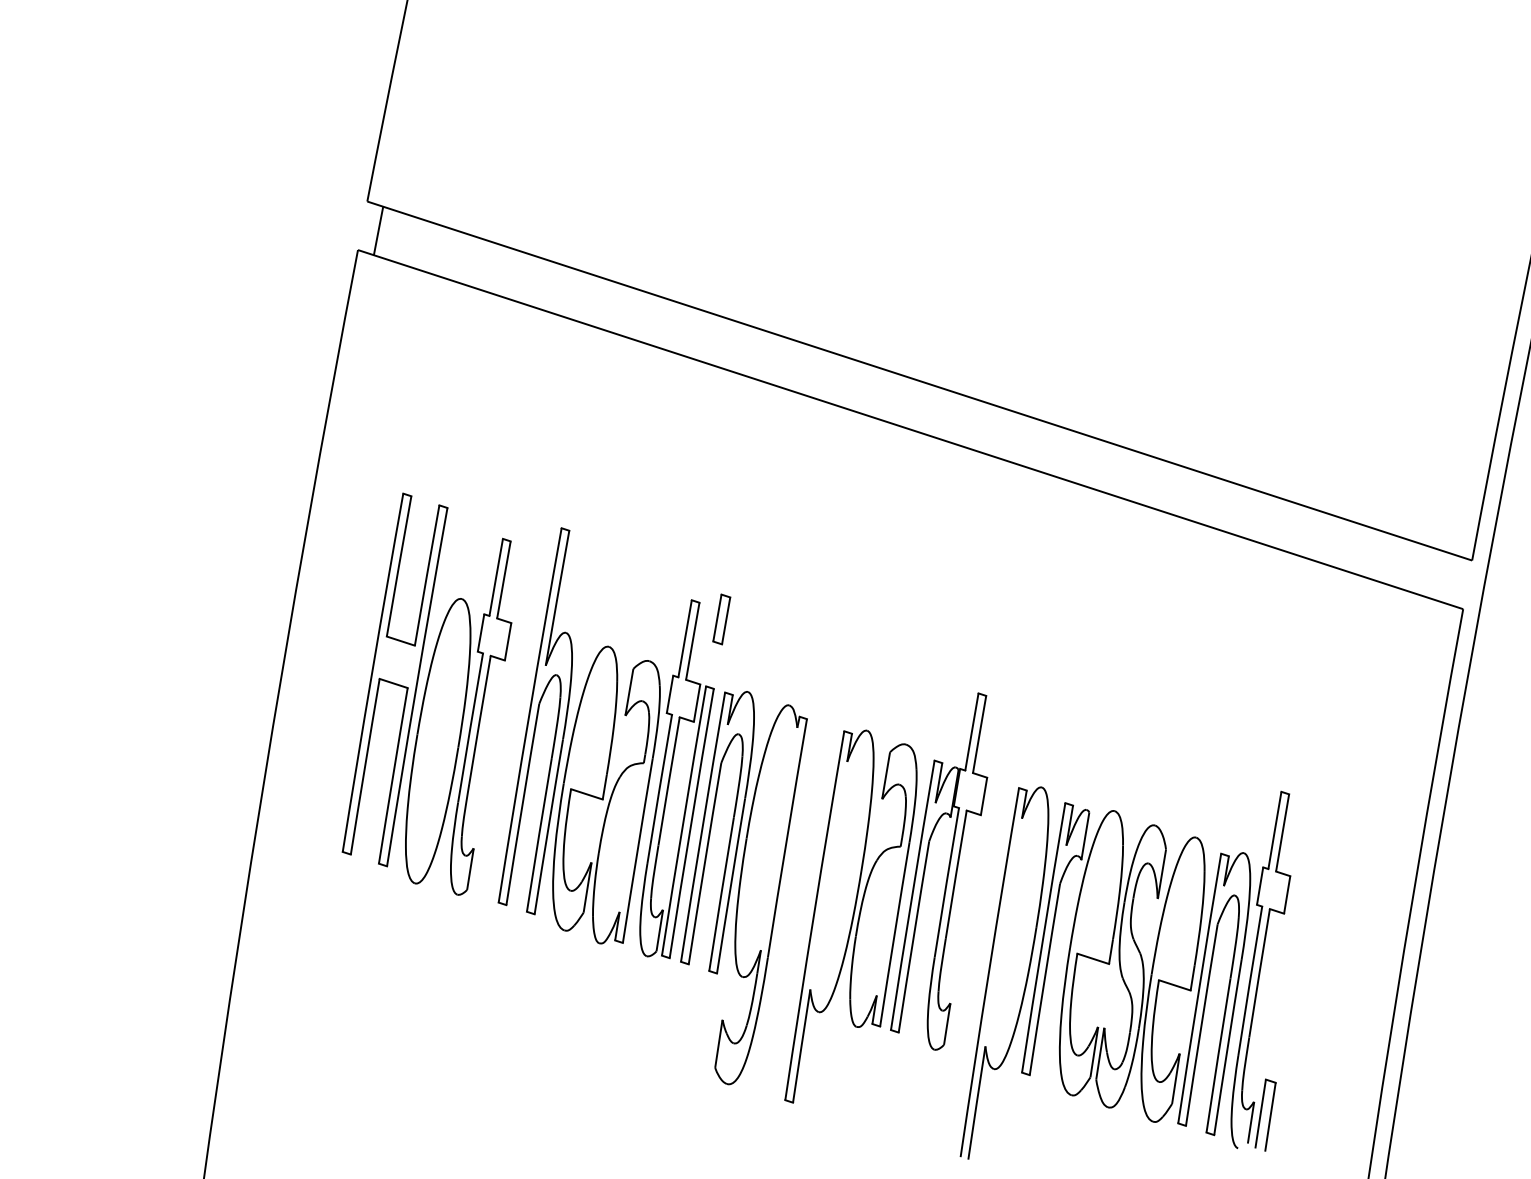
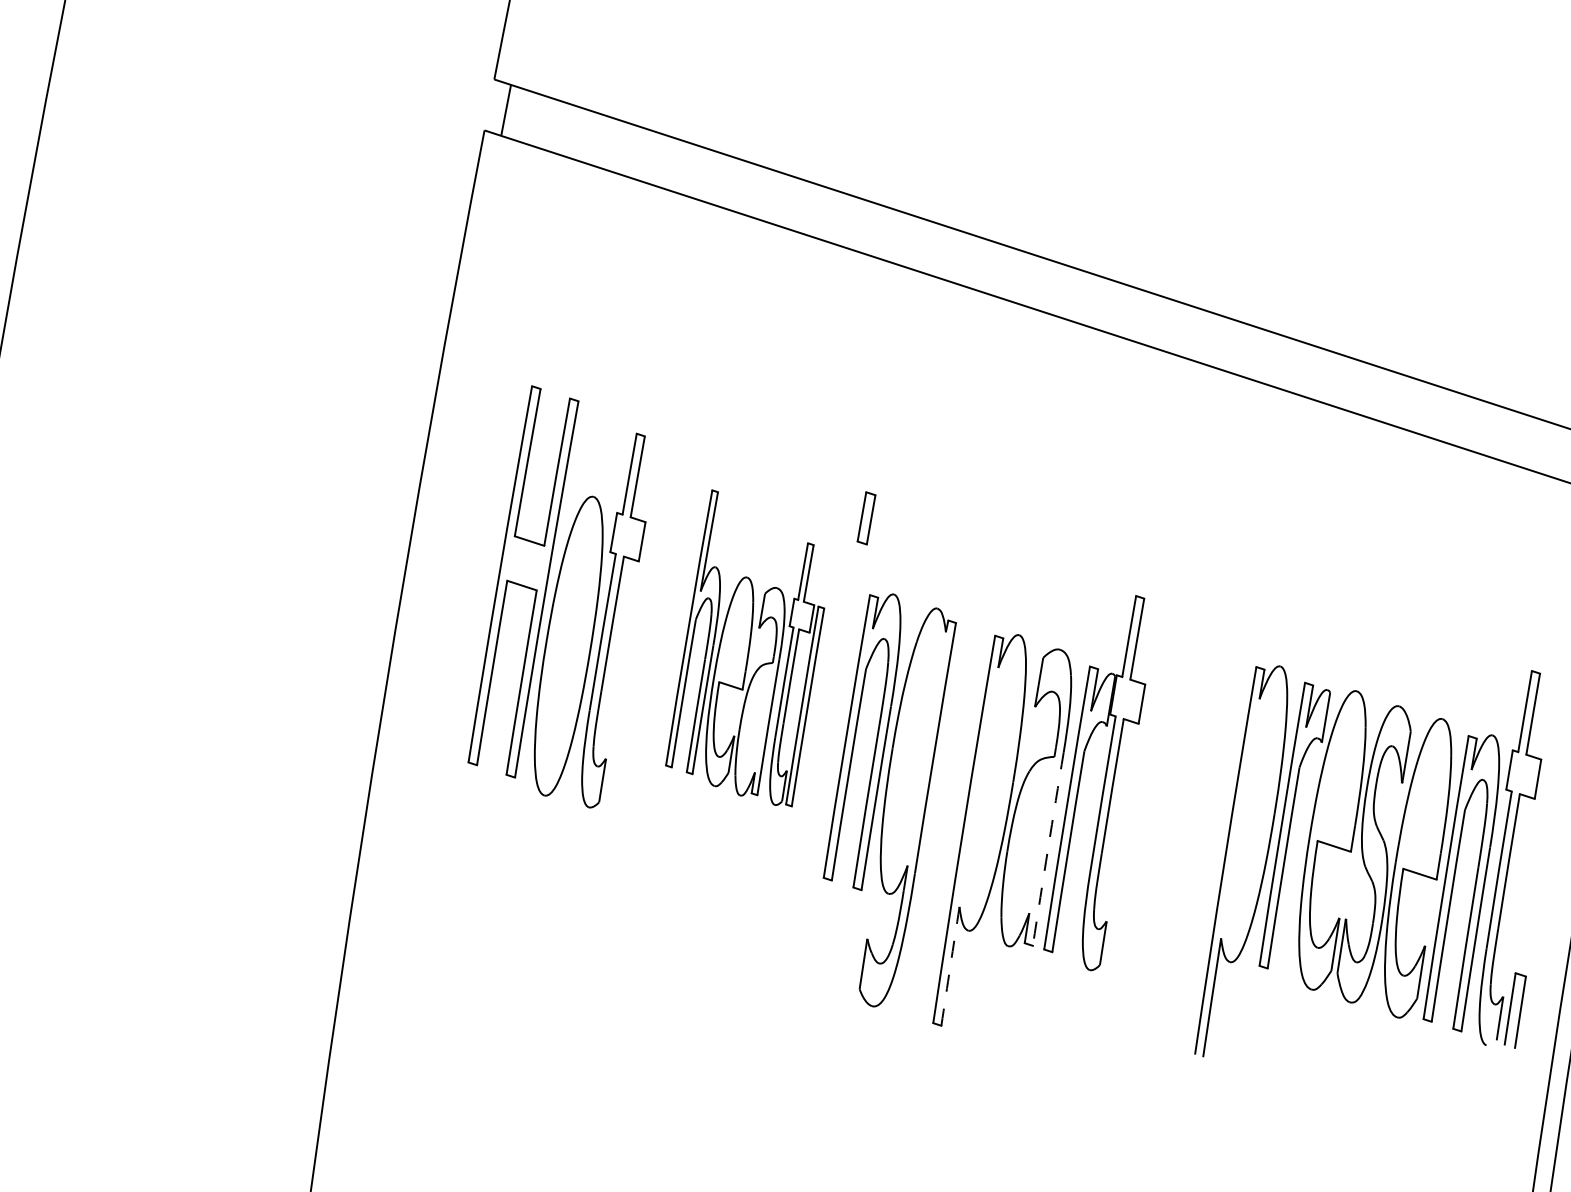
part: (605, 743) -> (744, 648), size x0.7
arc: (894, 934) -> (1047, 849), solid -> dashed
part: (1125, 972) -> (1368, 860), moved
arc: (801, 1046) -> (950, 966), solid -> dashed

